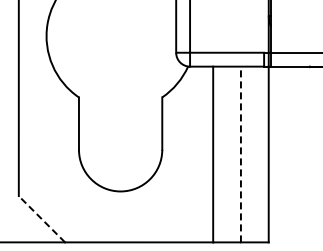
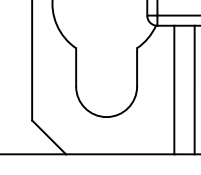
line: (240, 154) -> (194, 90), dashed -> solid
line: (41, 219) -> (48, 137), dashed -> solid

